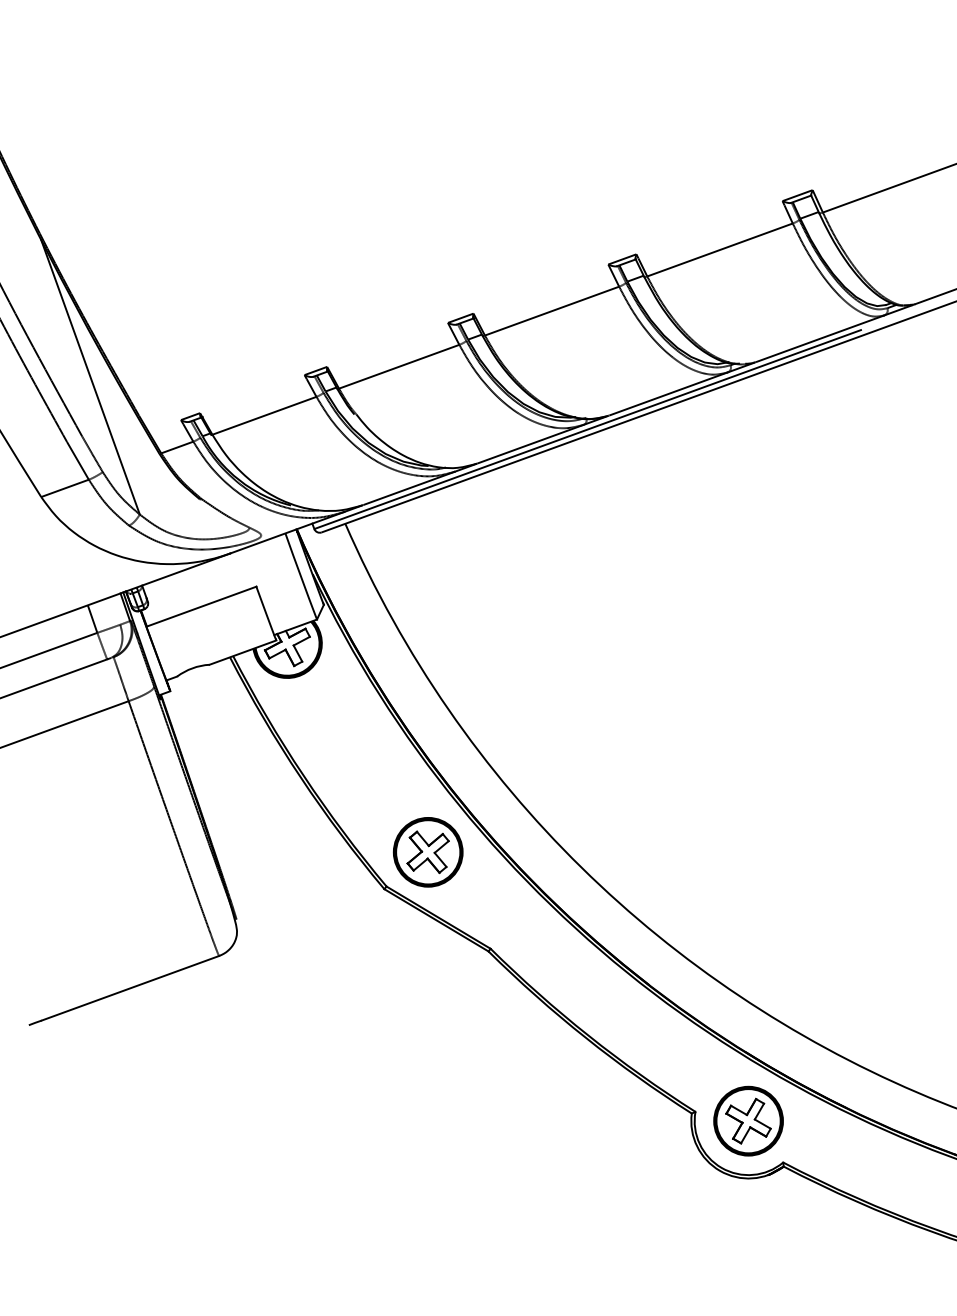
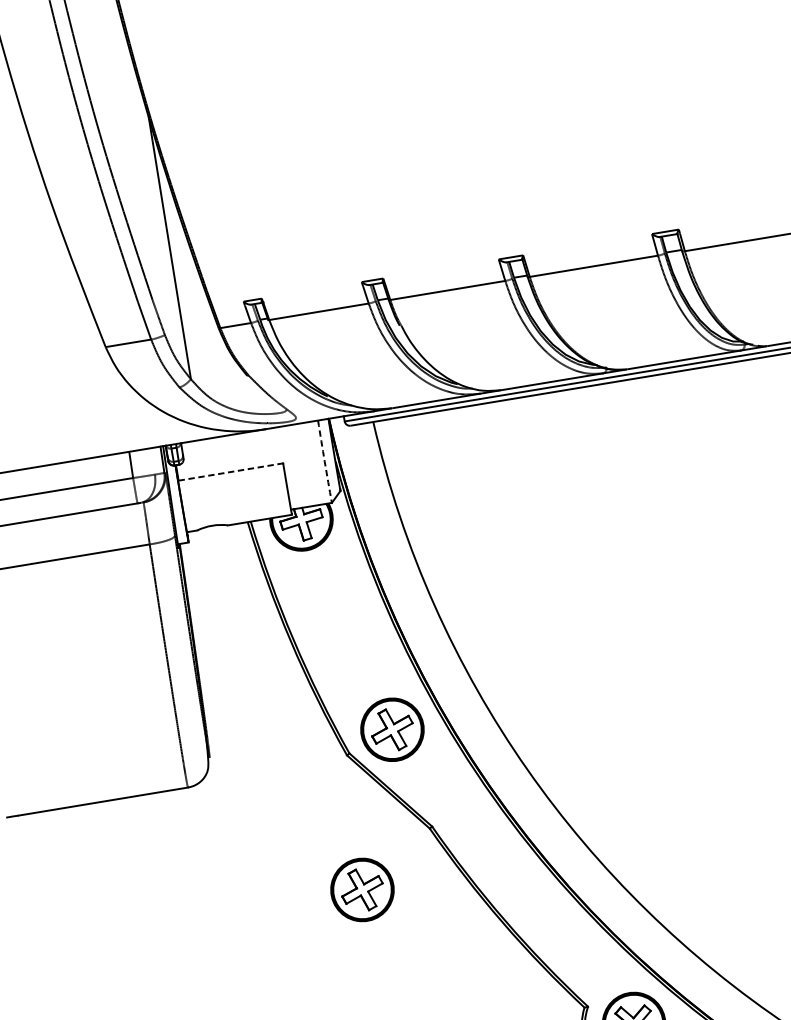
arc: (300, 576) -> (324, 461), solid -> dashed
line: (202, 606) -> (231, 472), solid -> dashed
part: (428, 1031) -> (362, 890), added

